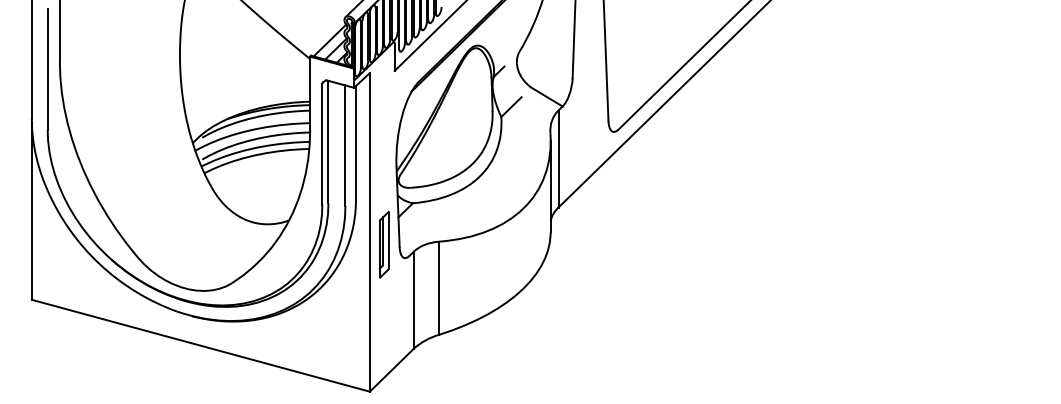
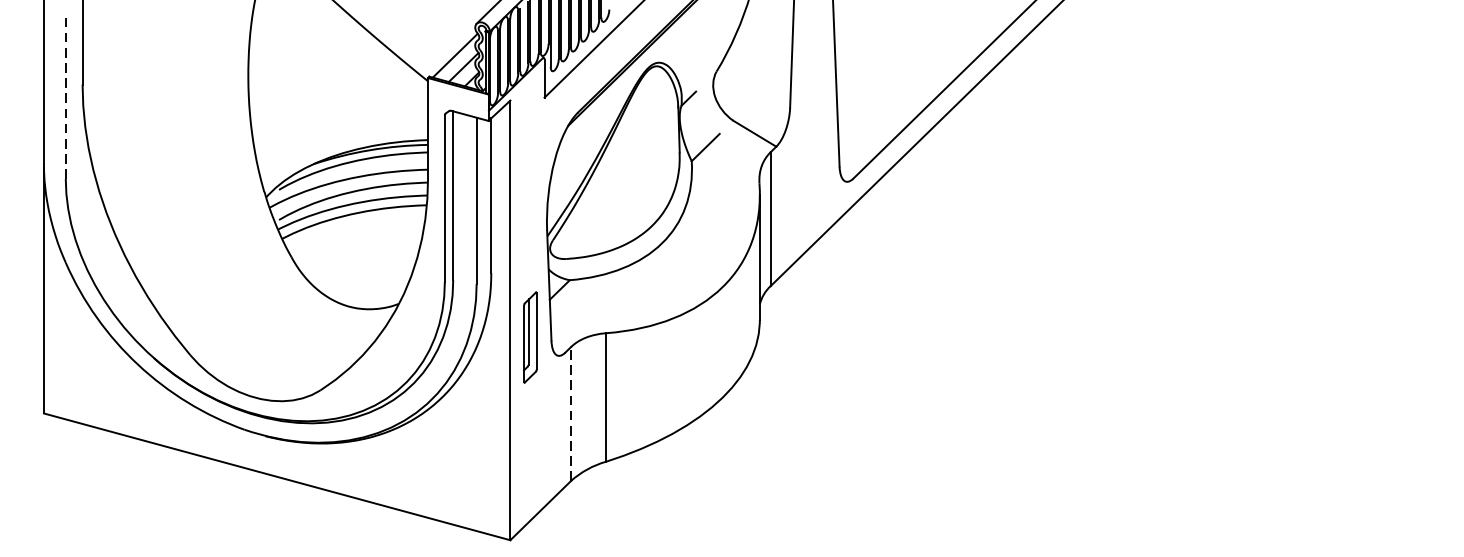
line: (47, 69) -> (65, 95), solid -> dashed
line: (413, 300) -> (570, 414), solid -> dashed

